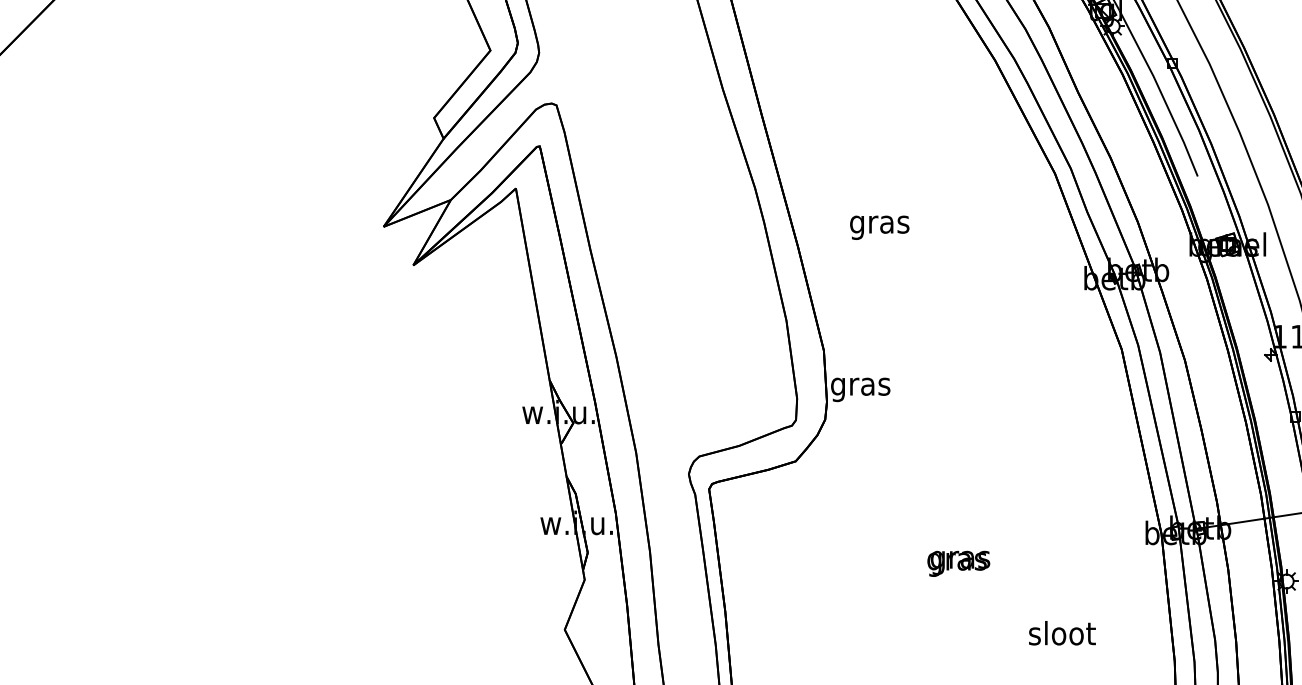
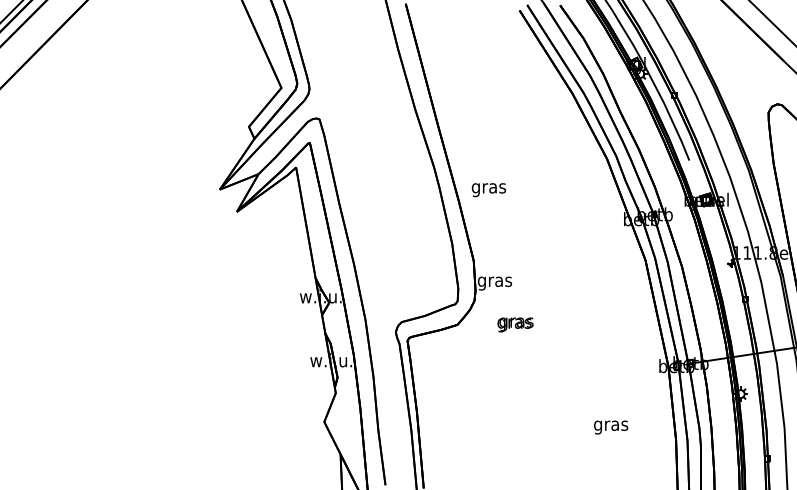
text: (878, 228) -> (488, 190), moved
text: (958, 563) -> (515, 324), moved
text: (1062, 635) -> (611, 425), sloot -> gras

